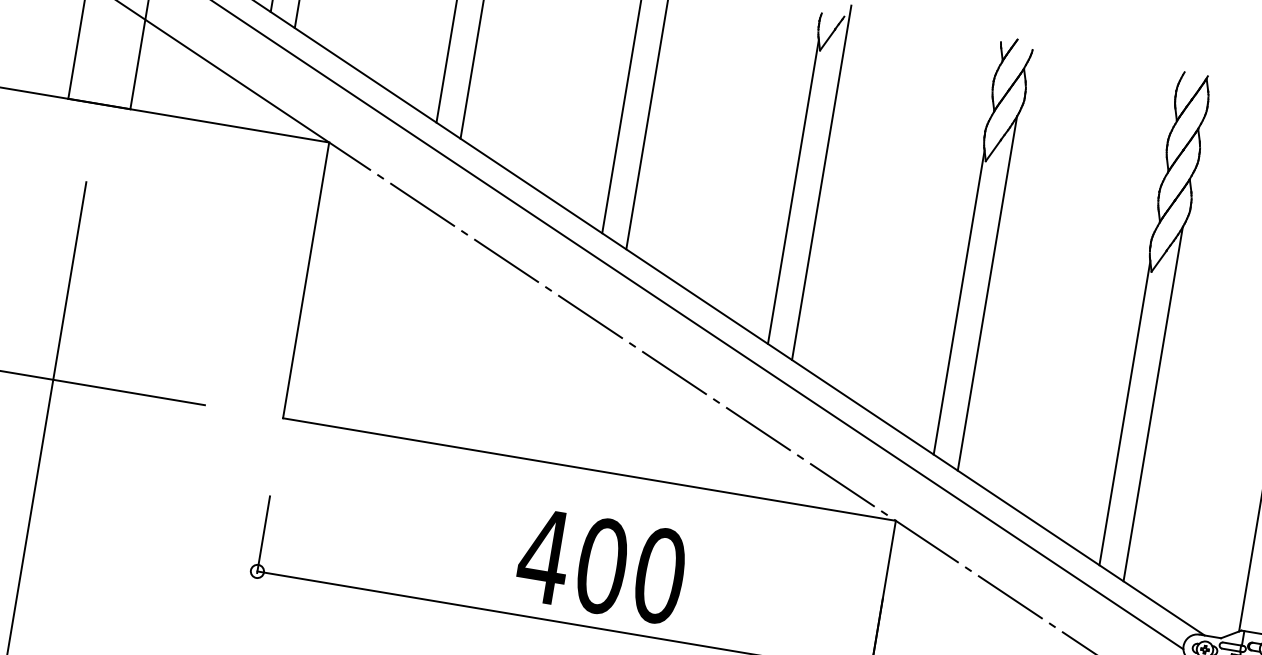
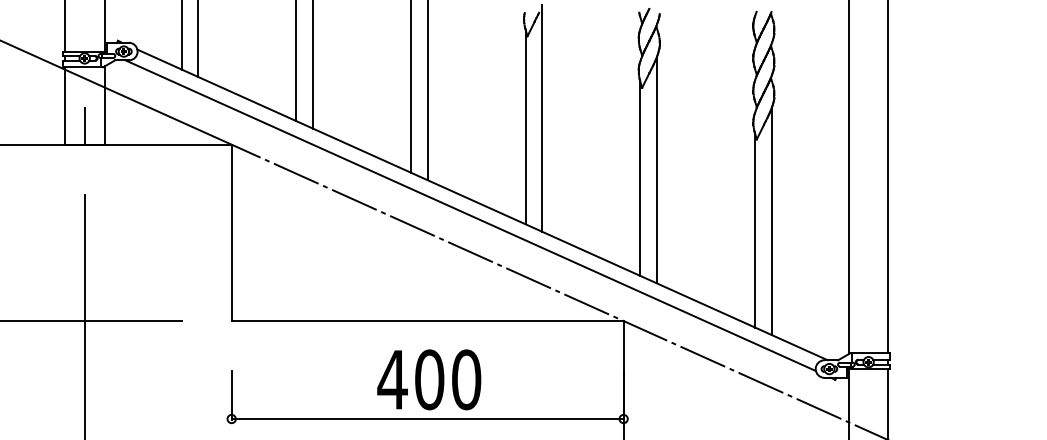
line: (104, 74) -> (84, 125), added
text: (602, 565) -> (429, 379), moved

